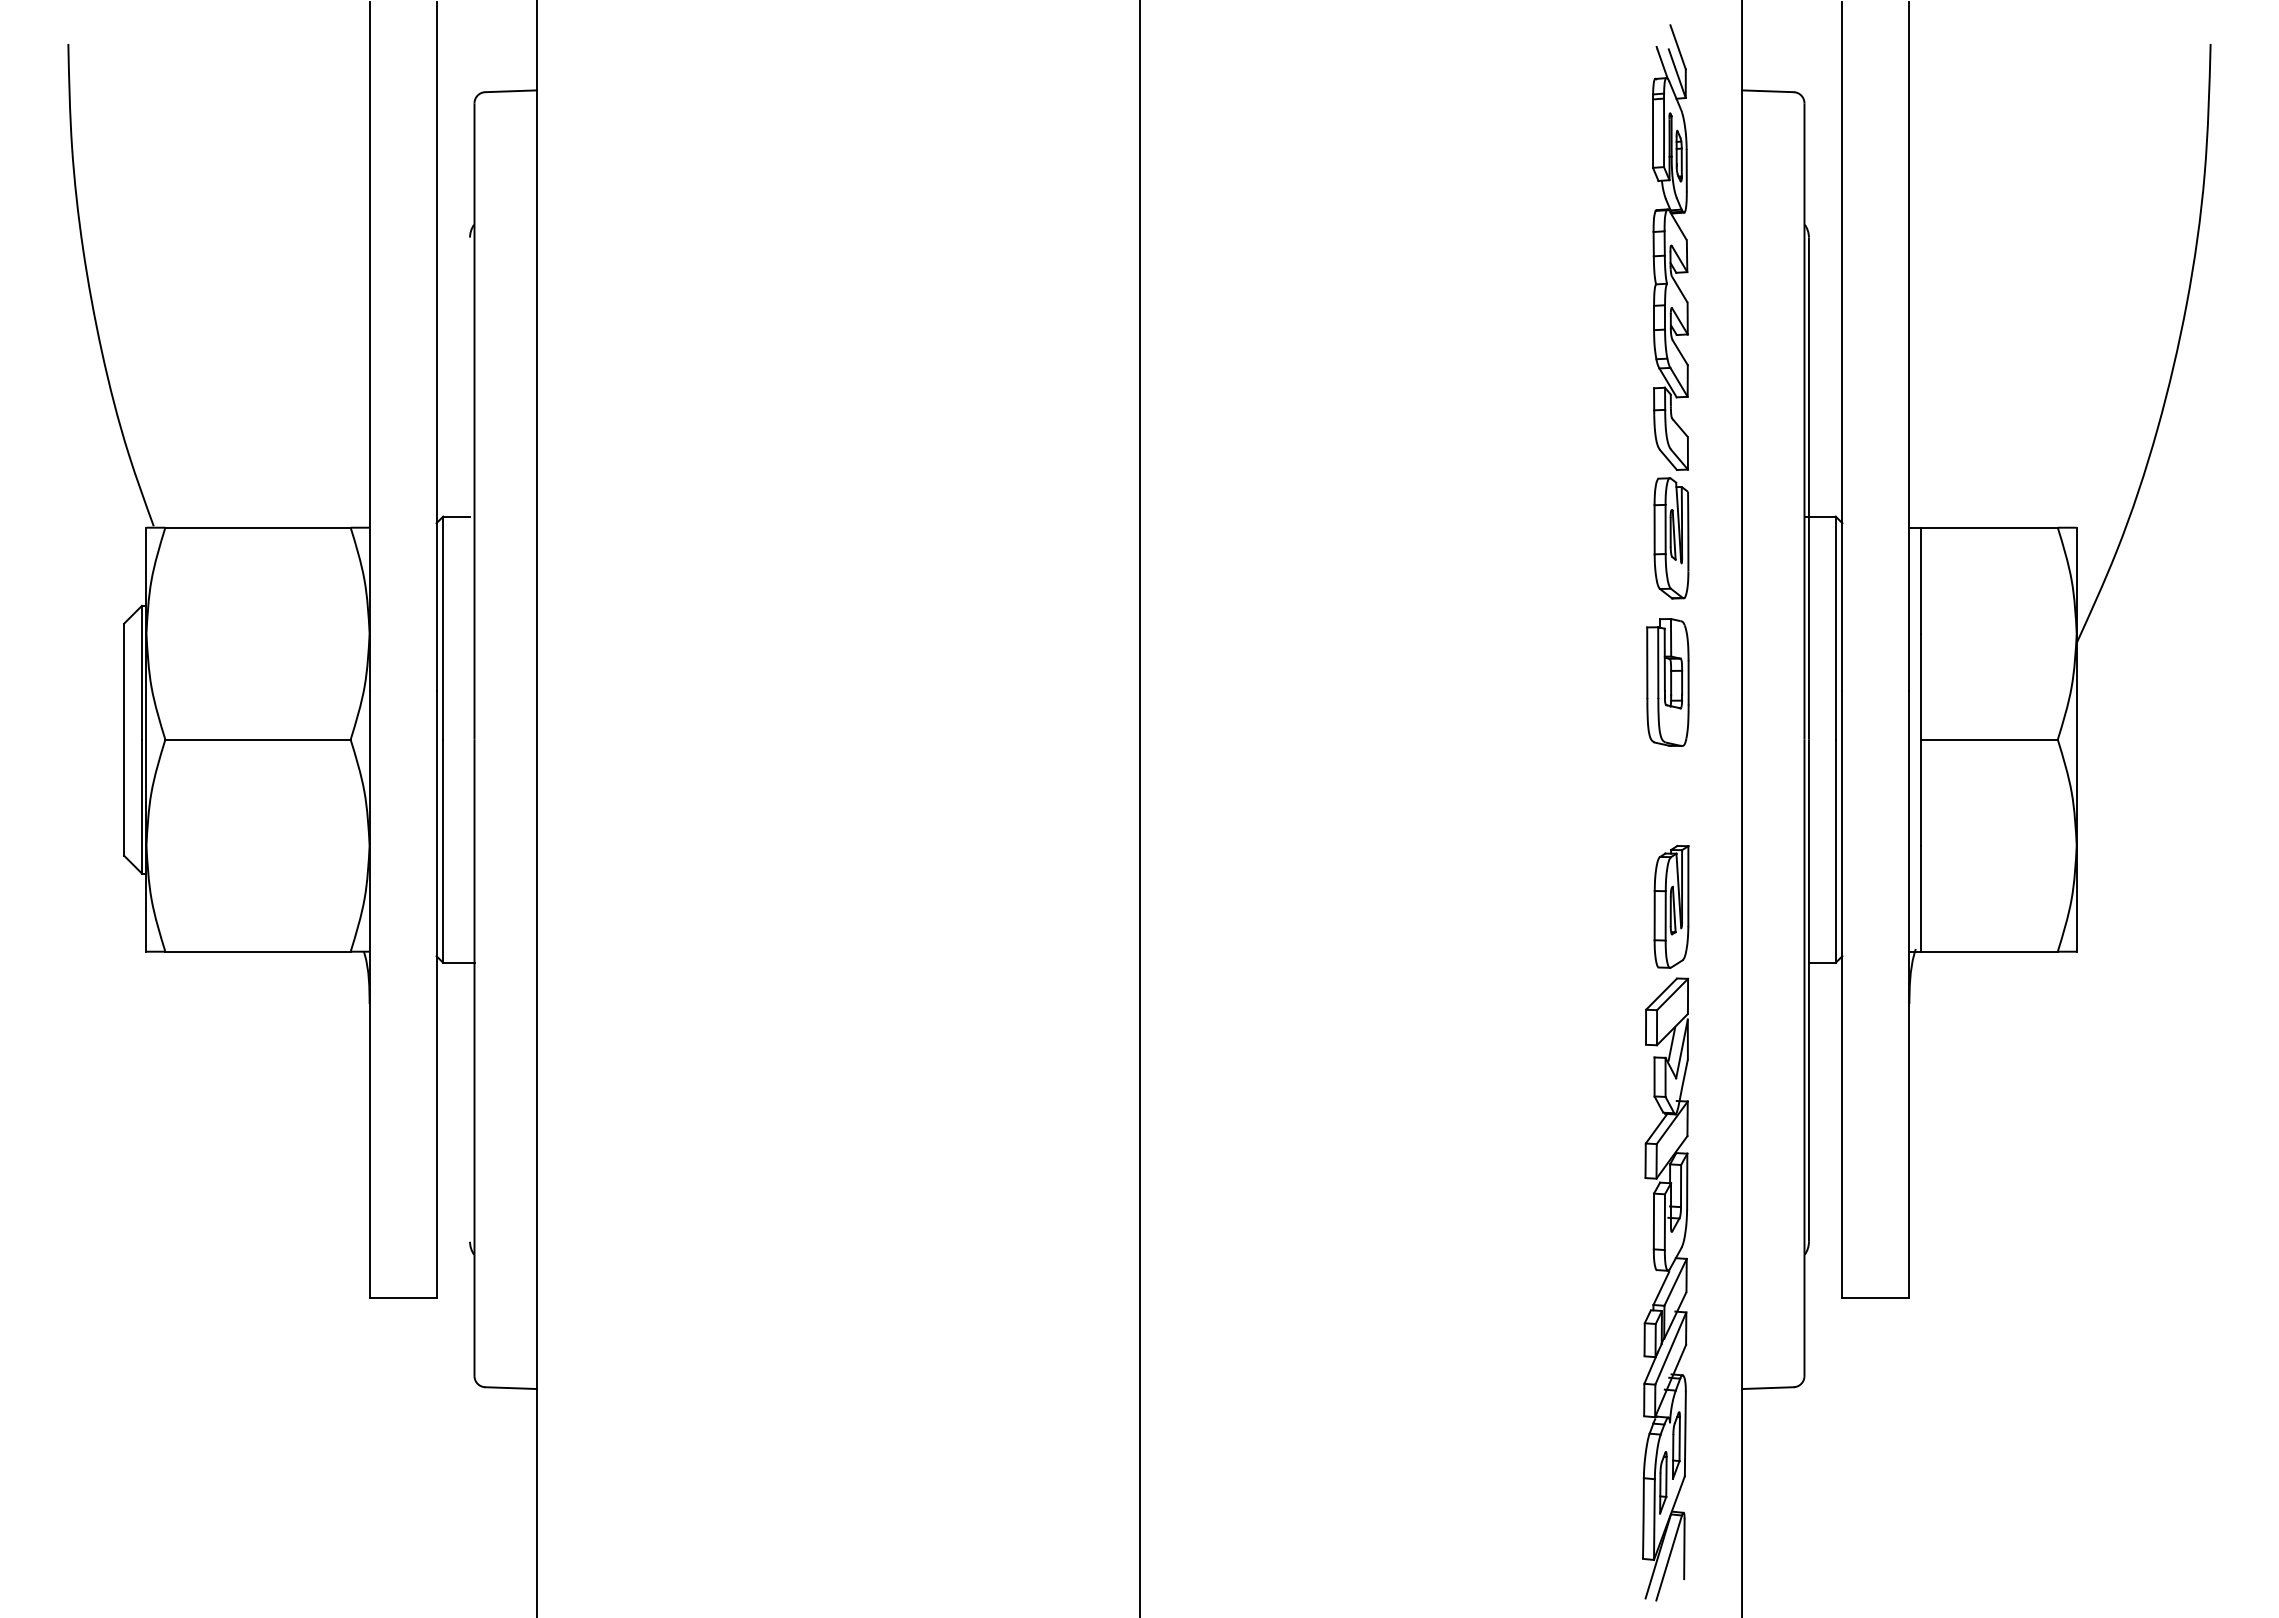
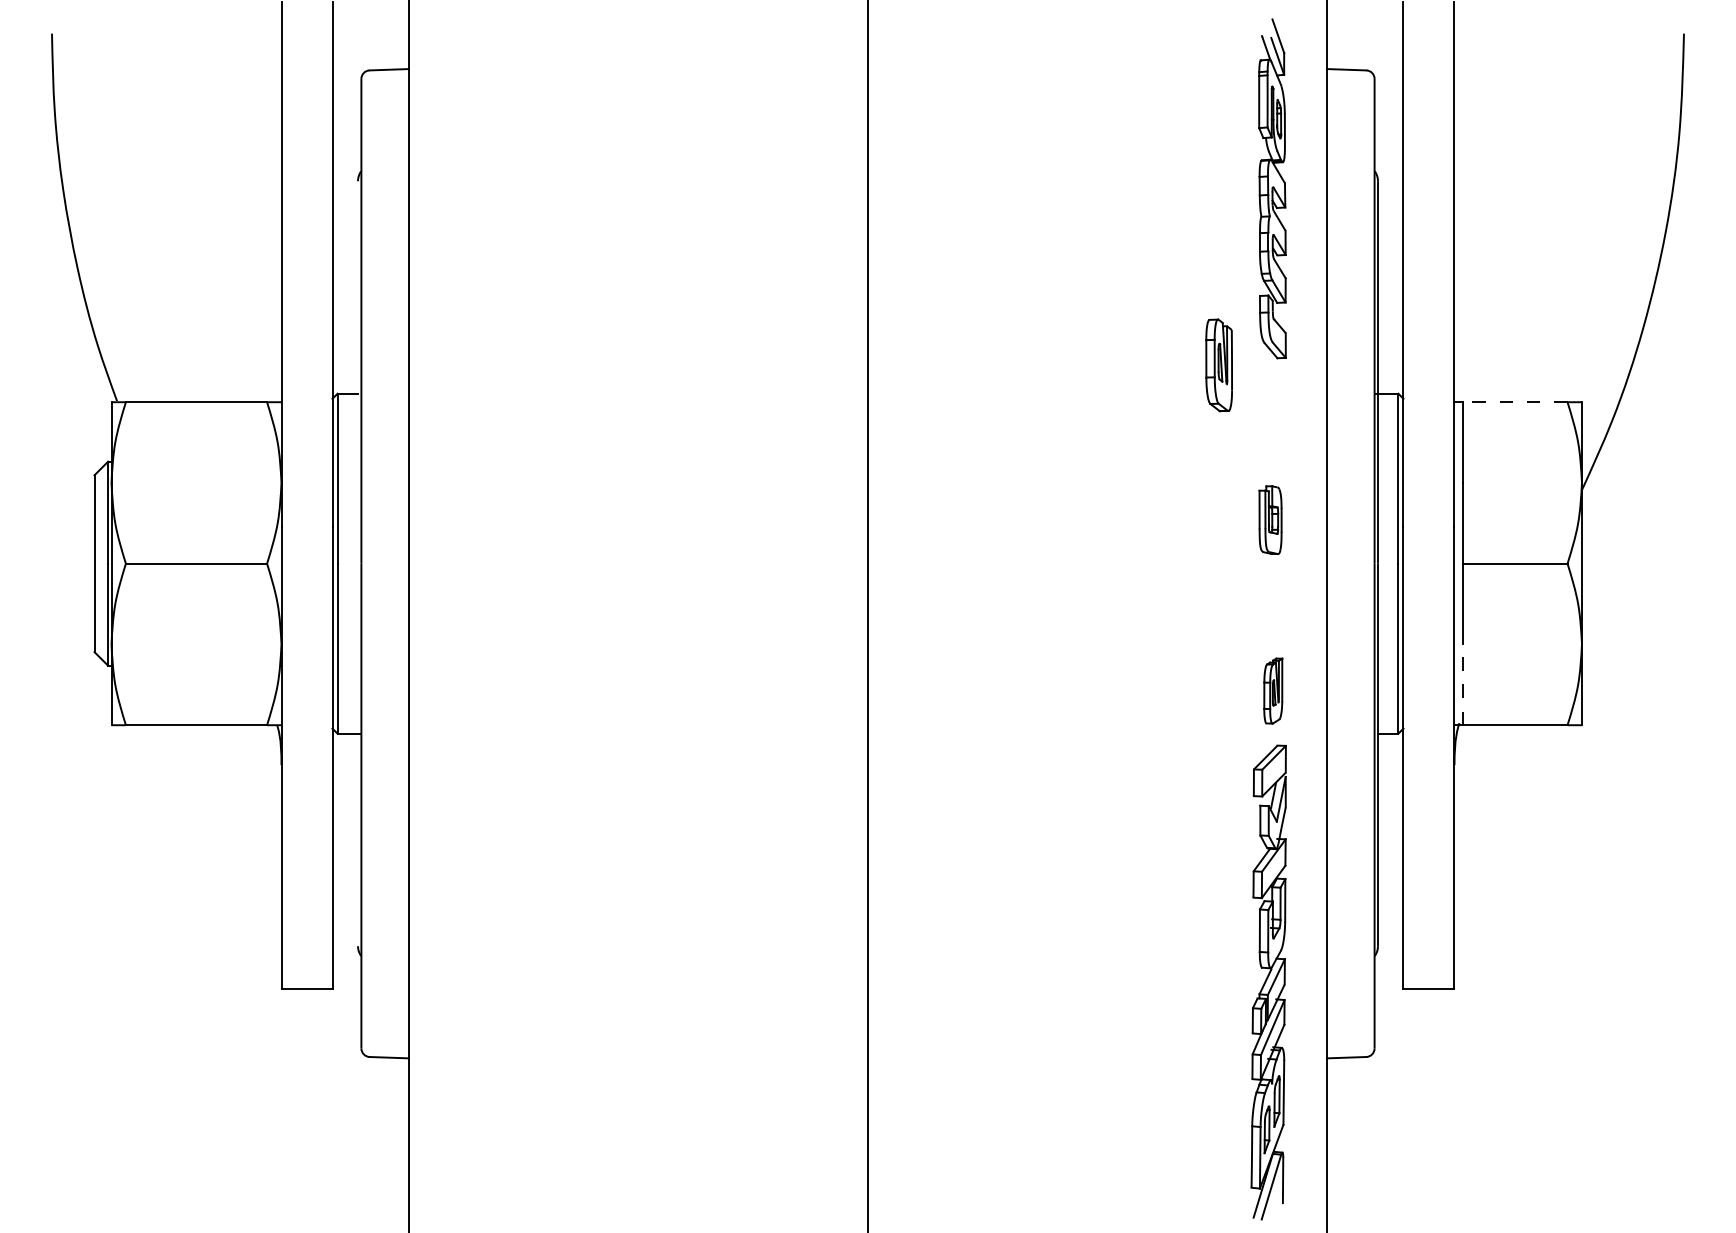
line: (1989, 527) -> (1515, 402), solid -> dashed
part: (1671, 538) -> (1219, 365), moved
part: (1667, 682) -> (1270, 520), size x0.7
line: (1920, 898) -> (1462, 684), solid -> dashed
part: (1671, 906) -> (1273, 690), size x0.7

